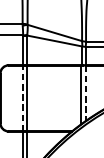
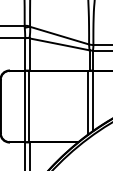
line: (86, 92) -> (93, 100), dashed -> solid
line: (22, 98) -> (24, 106), dashed -> solid

